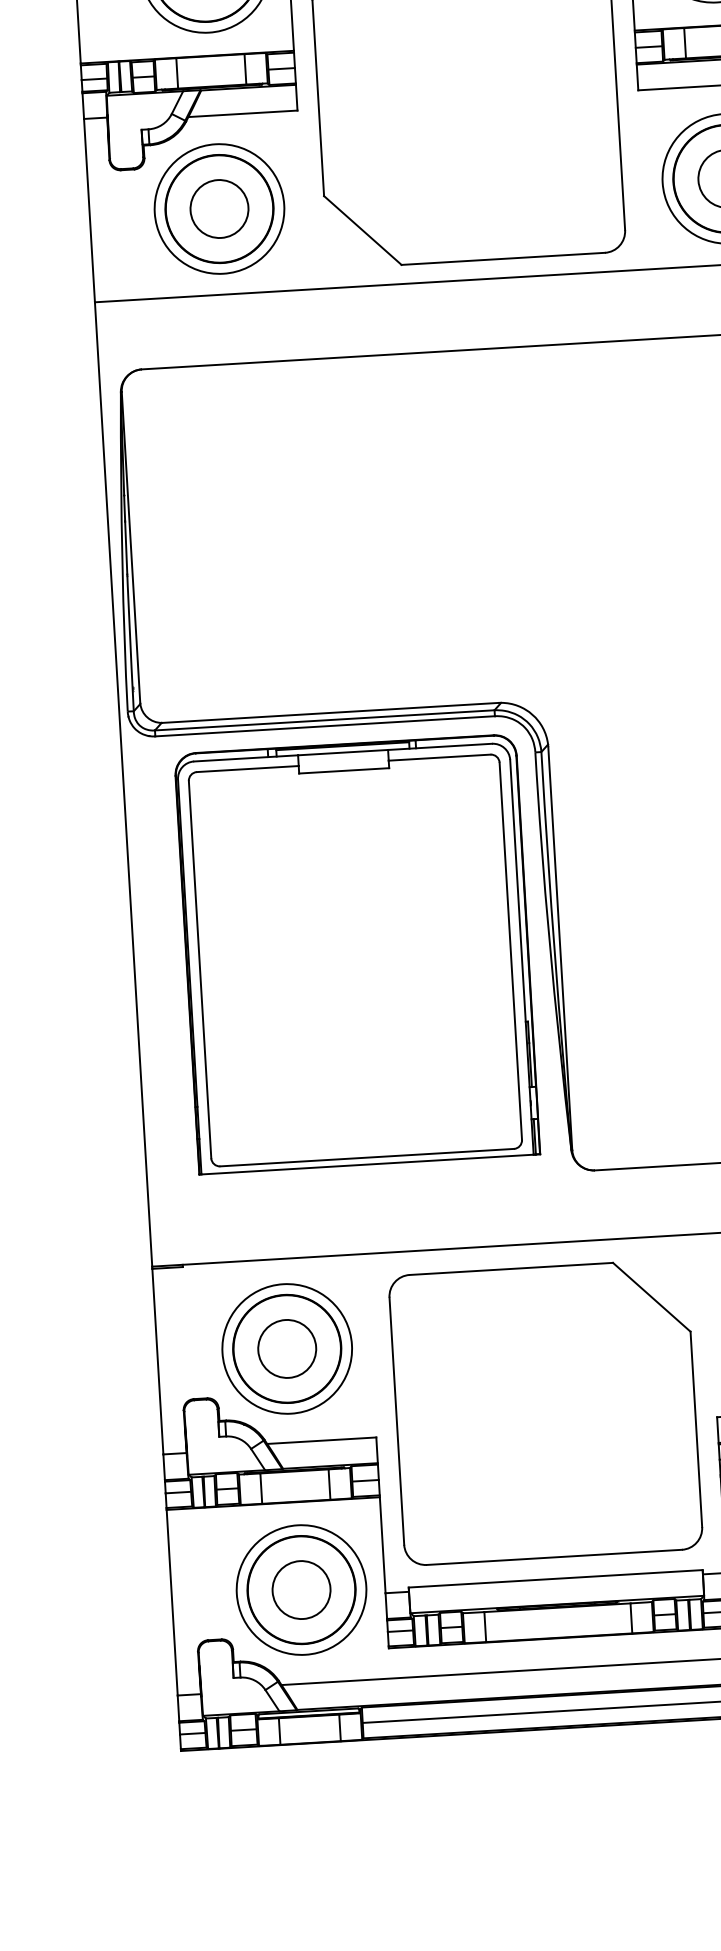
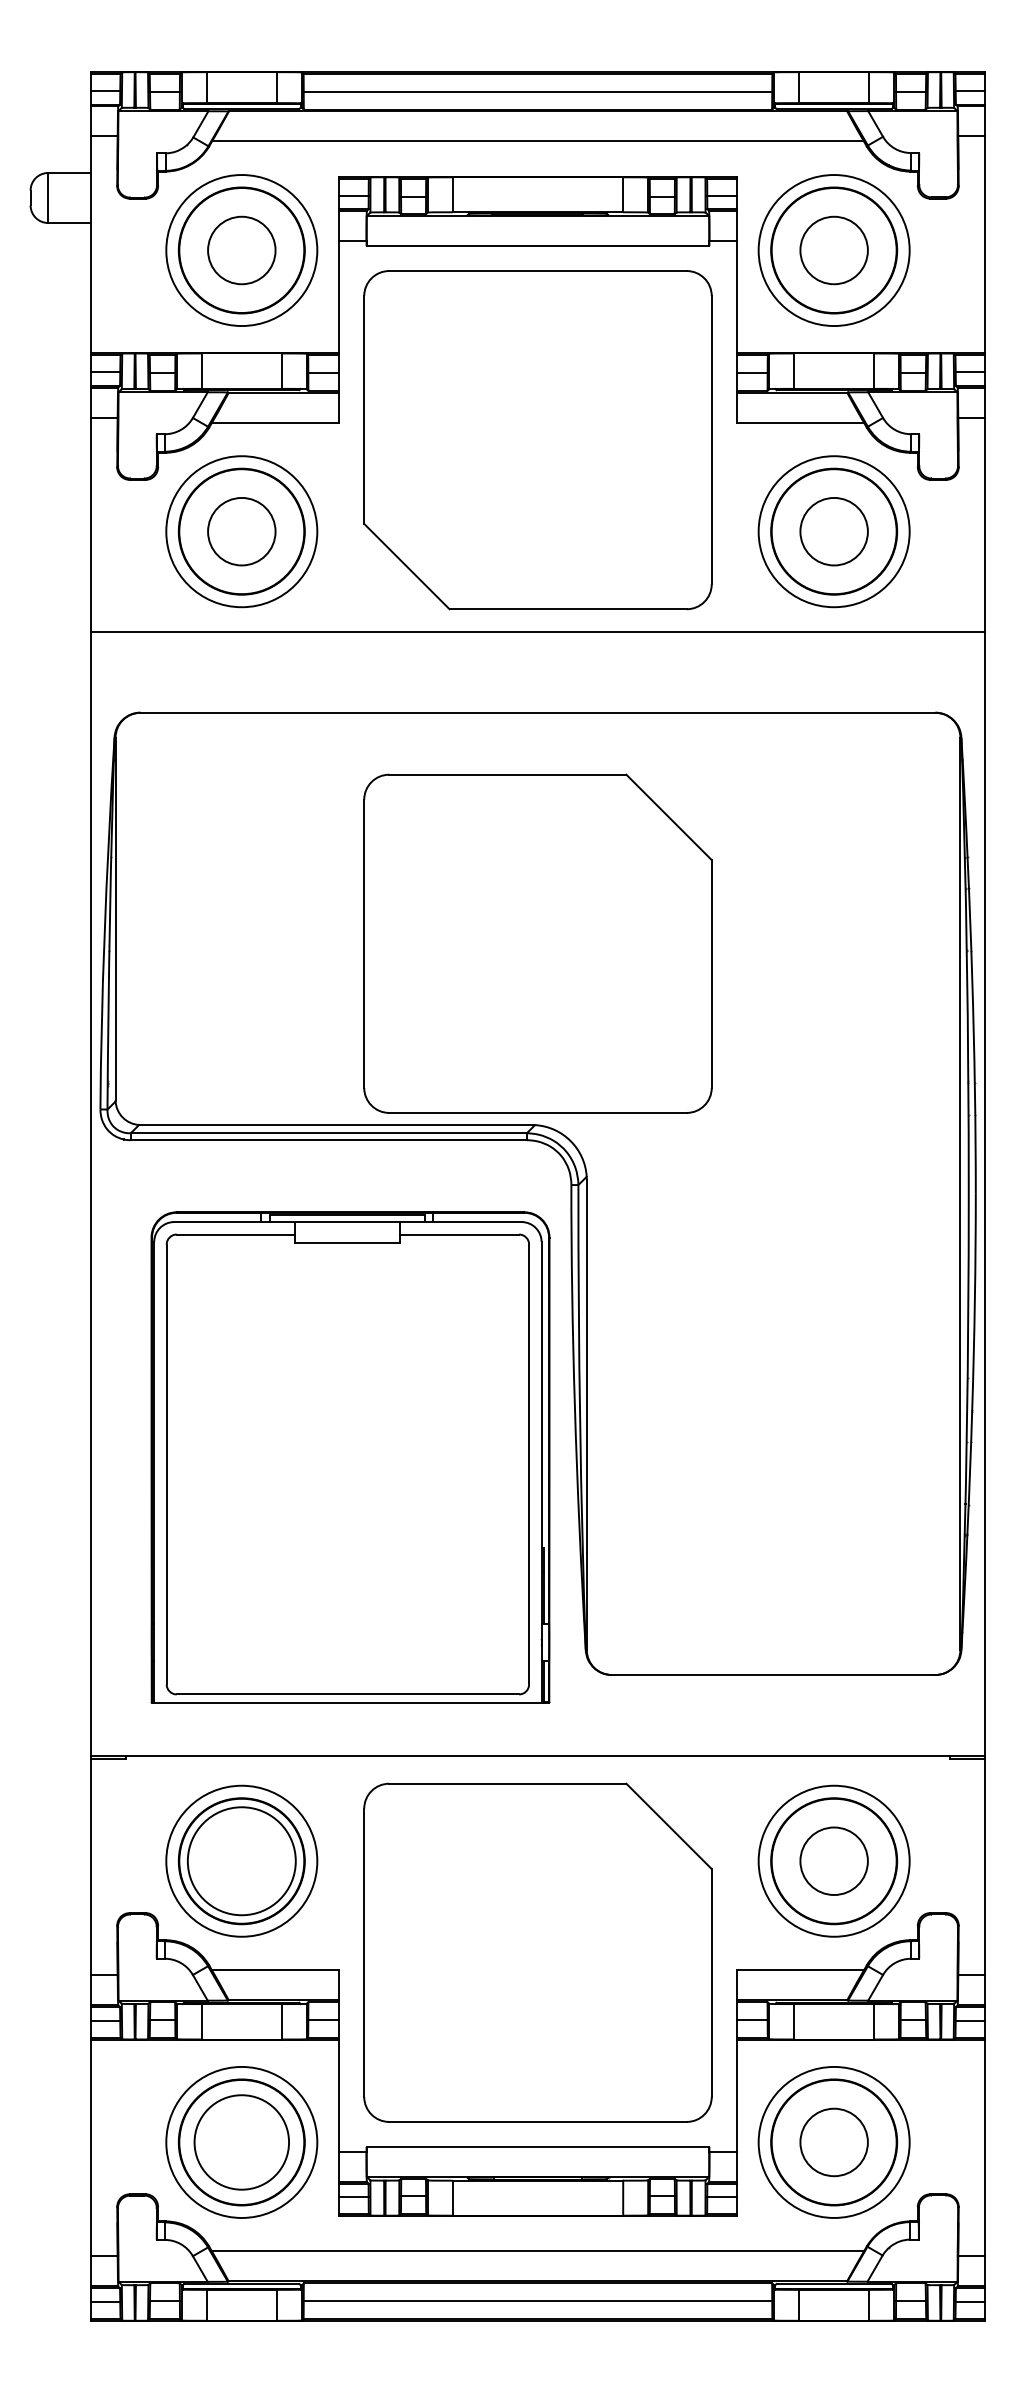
part: (494, 547) -> (537, 943), added
part: (357, 954) -> (350, 1457), moved
circle: (286, 1349) -> (241, 1861), size x1.6
circle: (301, 1590) -> (241, 2142), size x1.4

